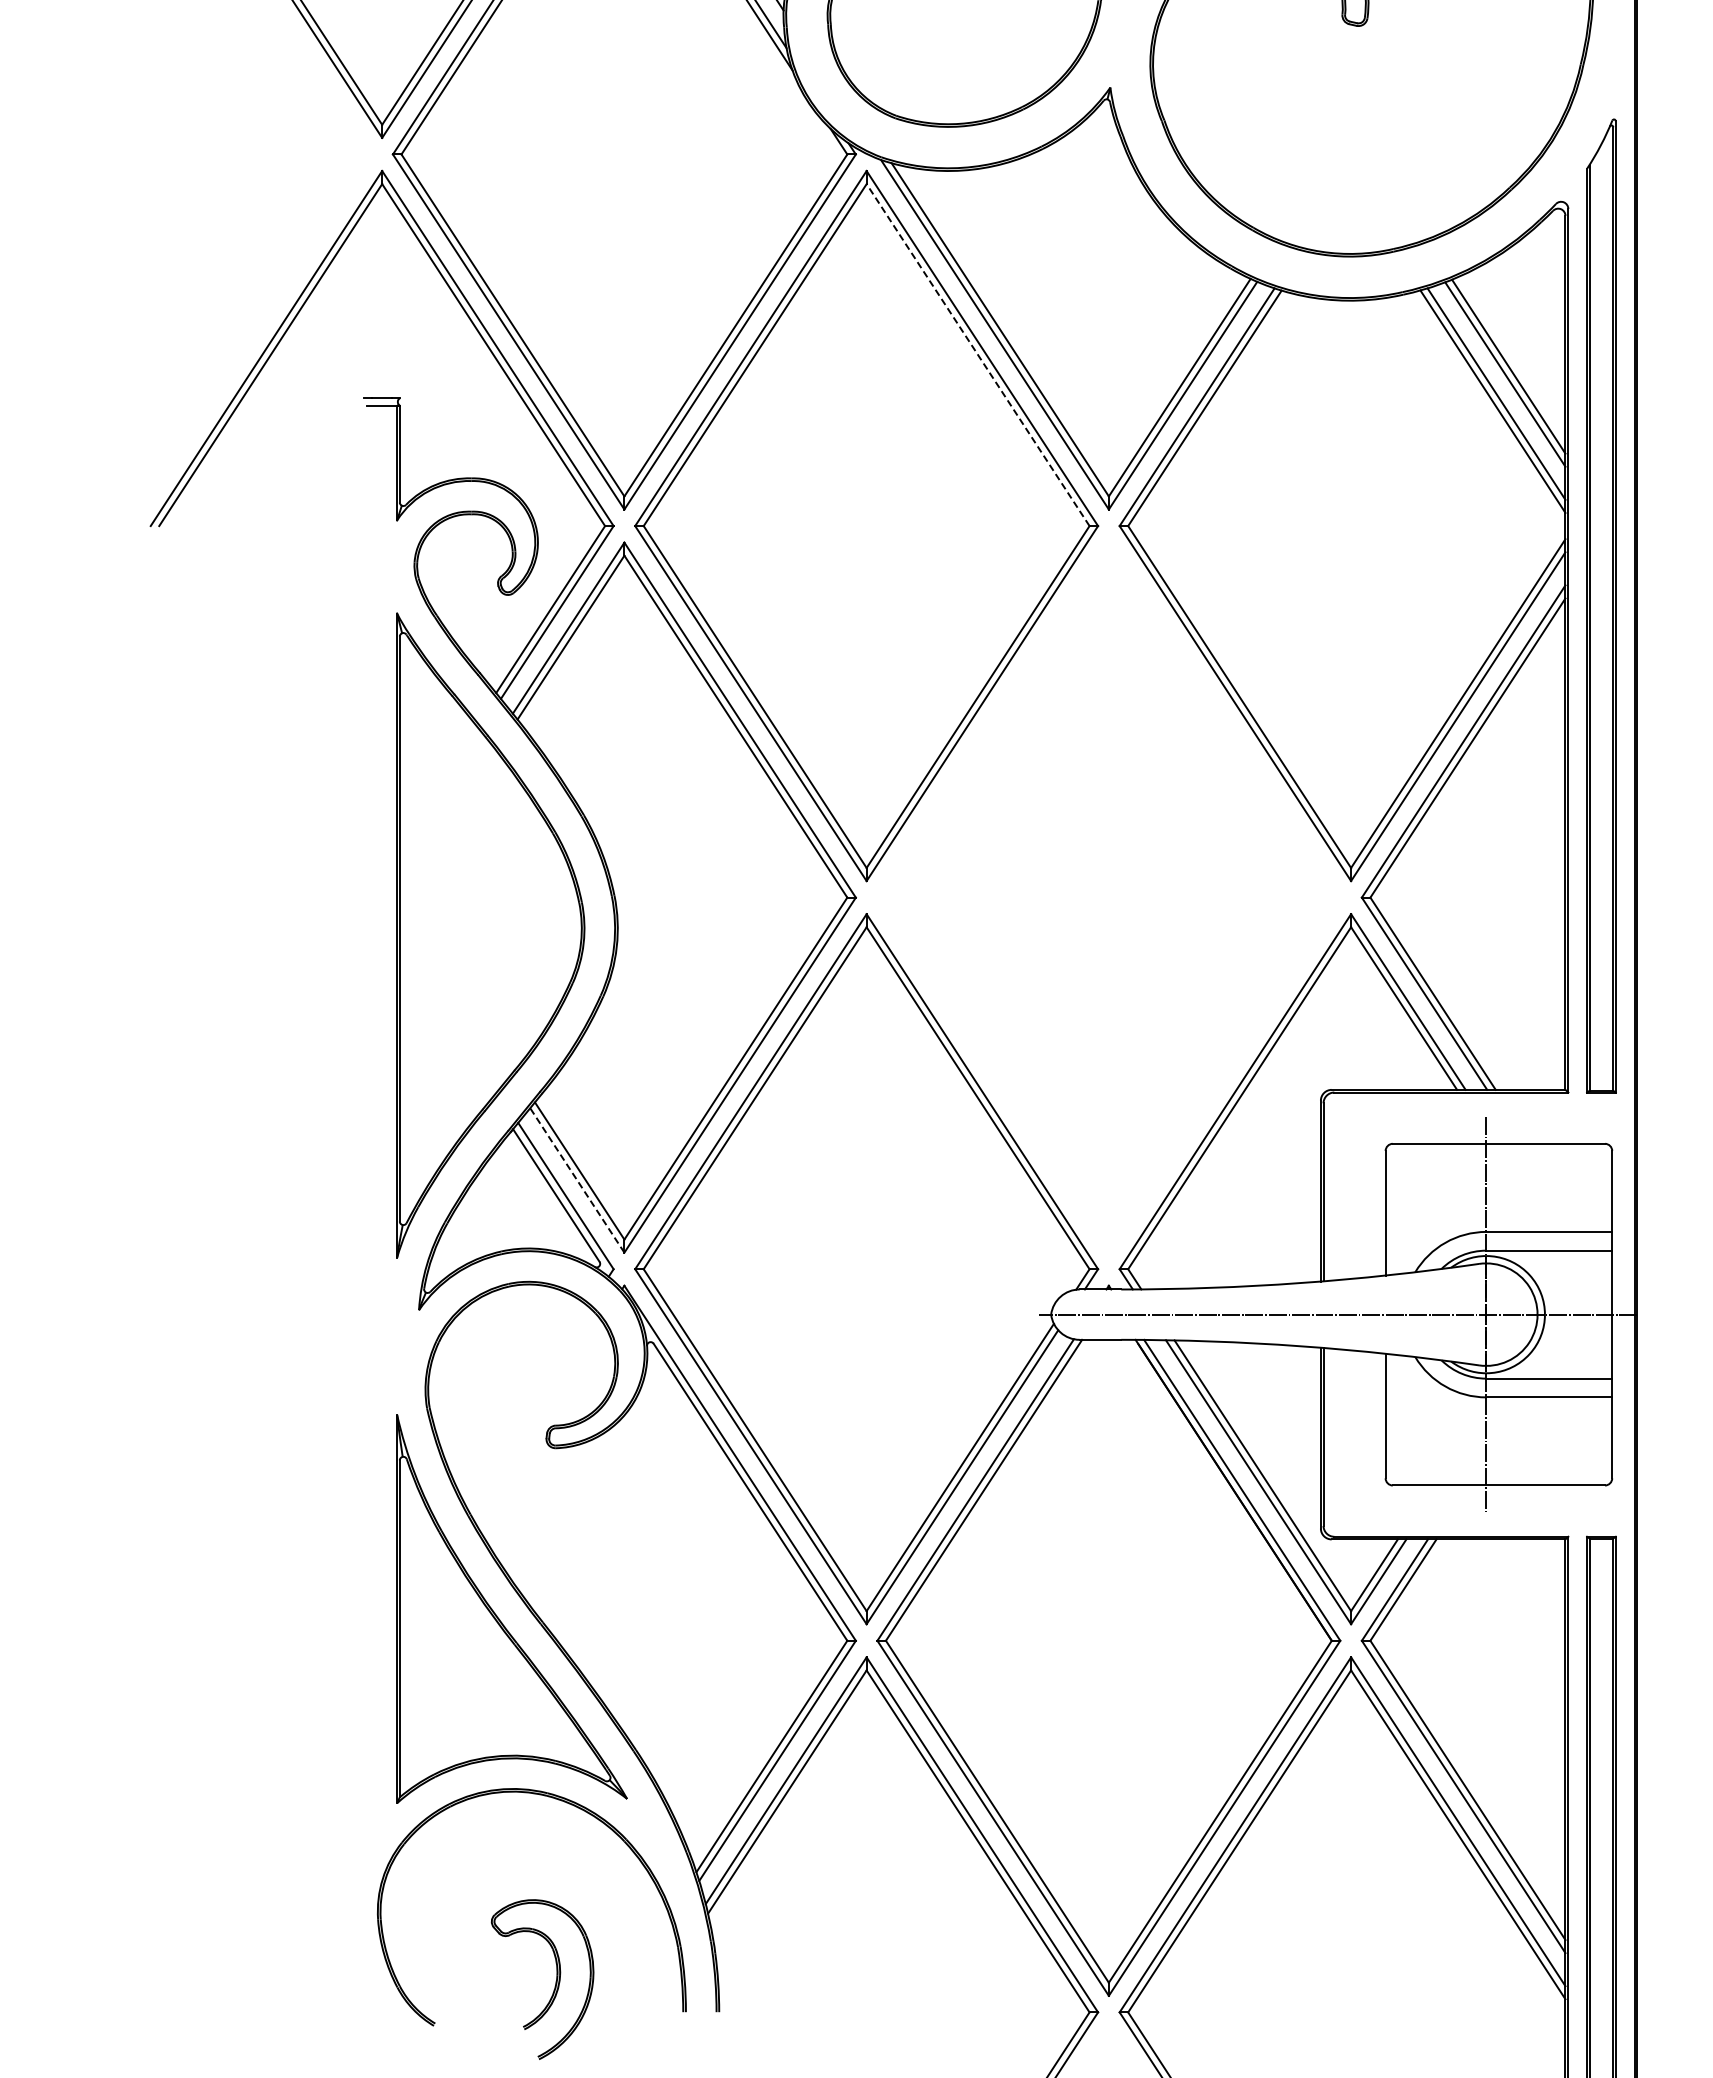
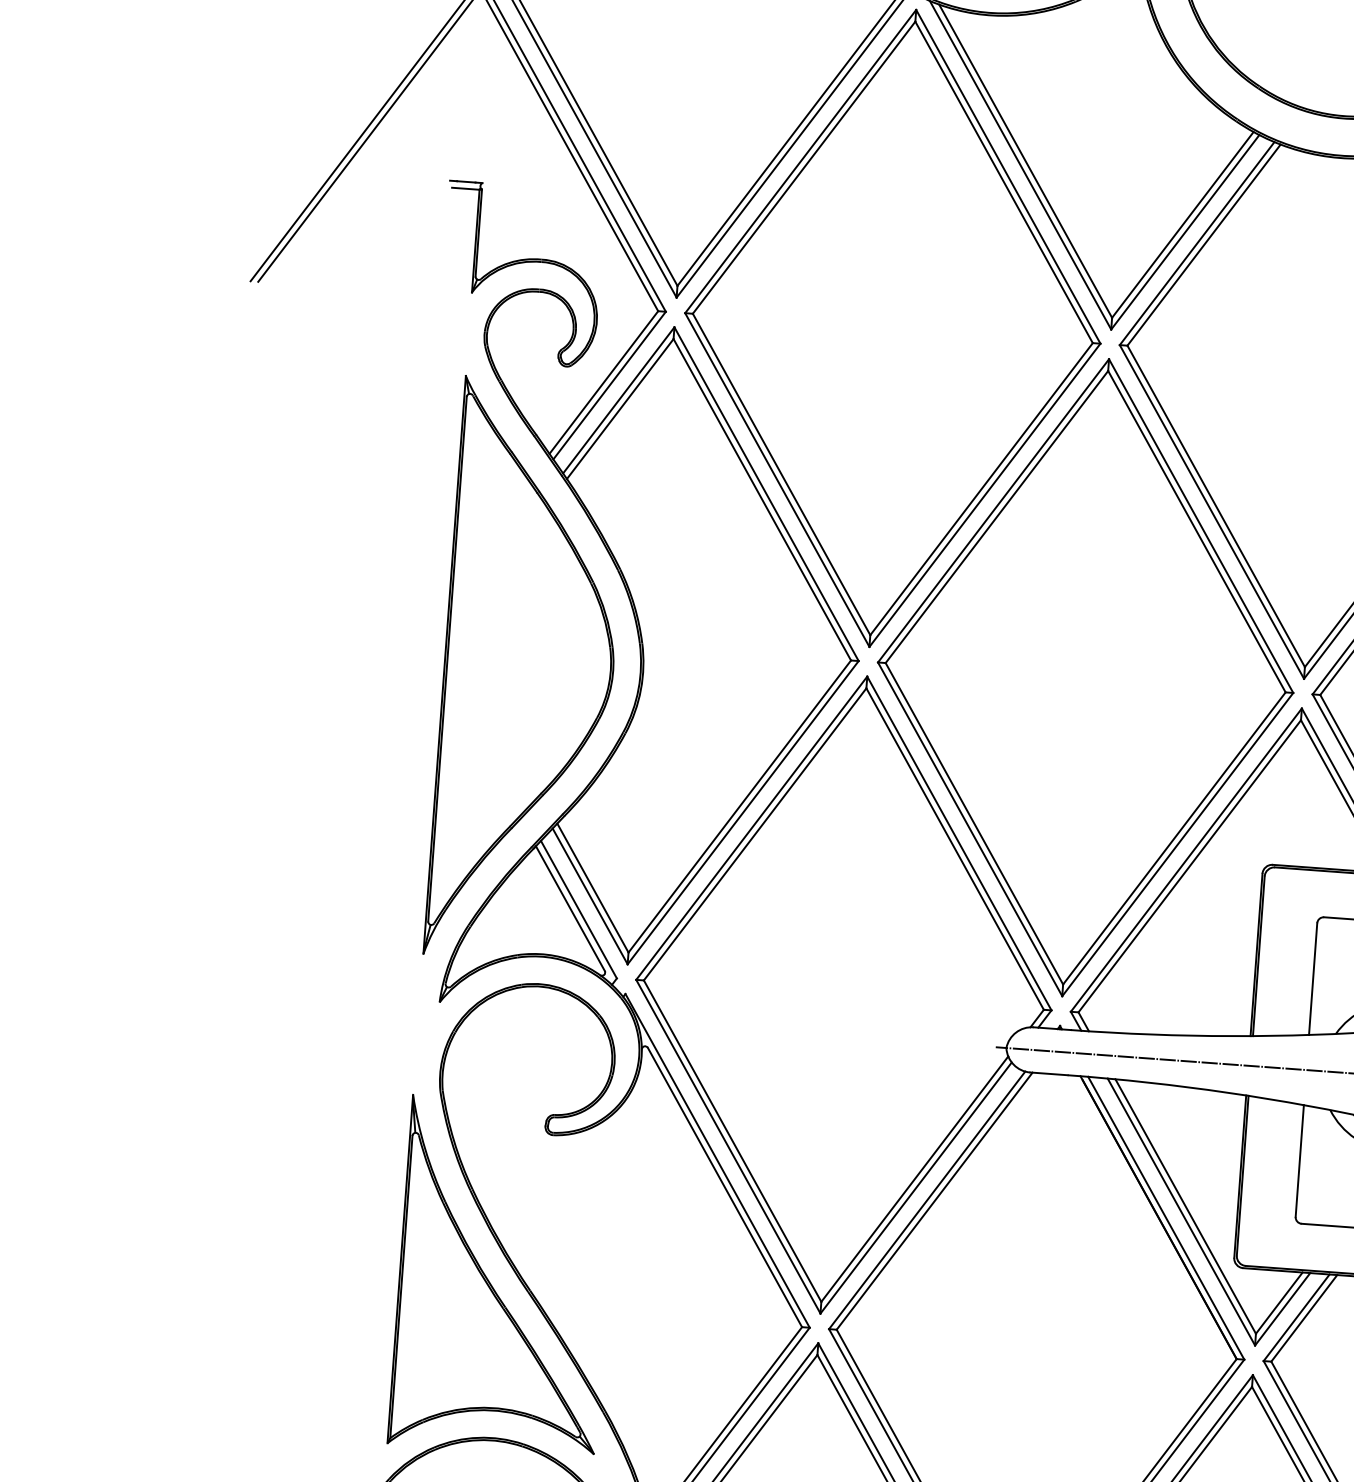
line: (977, 354) -> (1003, 181), dashed -> solid
part: (1108, 897) -> (1085, 677), added
line: (577, 1180) -> (590, 896), dashed -> solid

